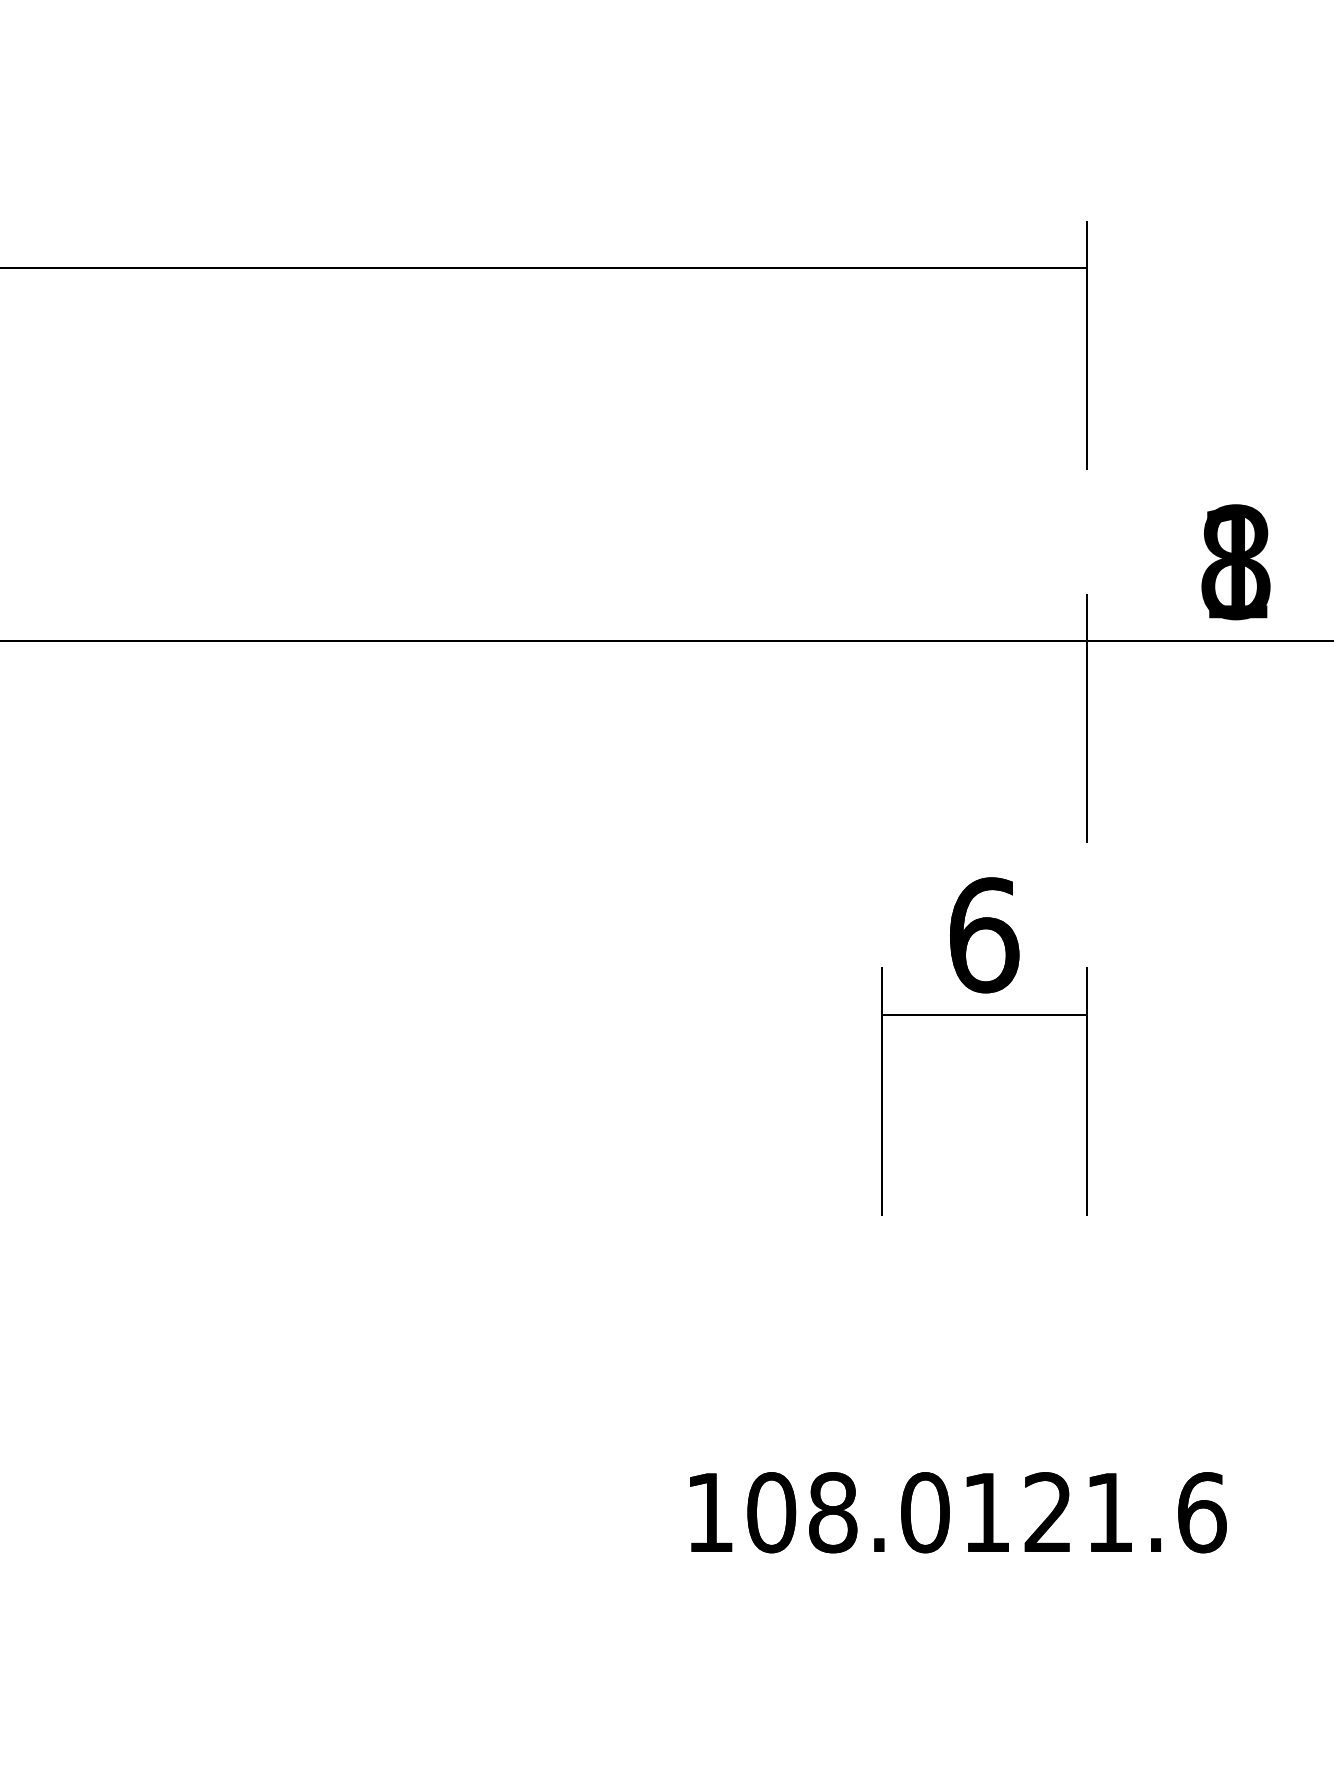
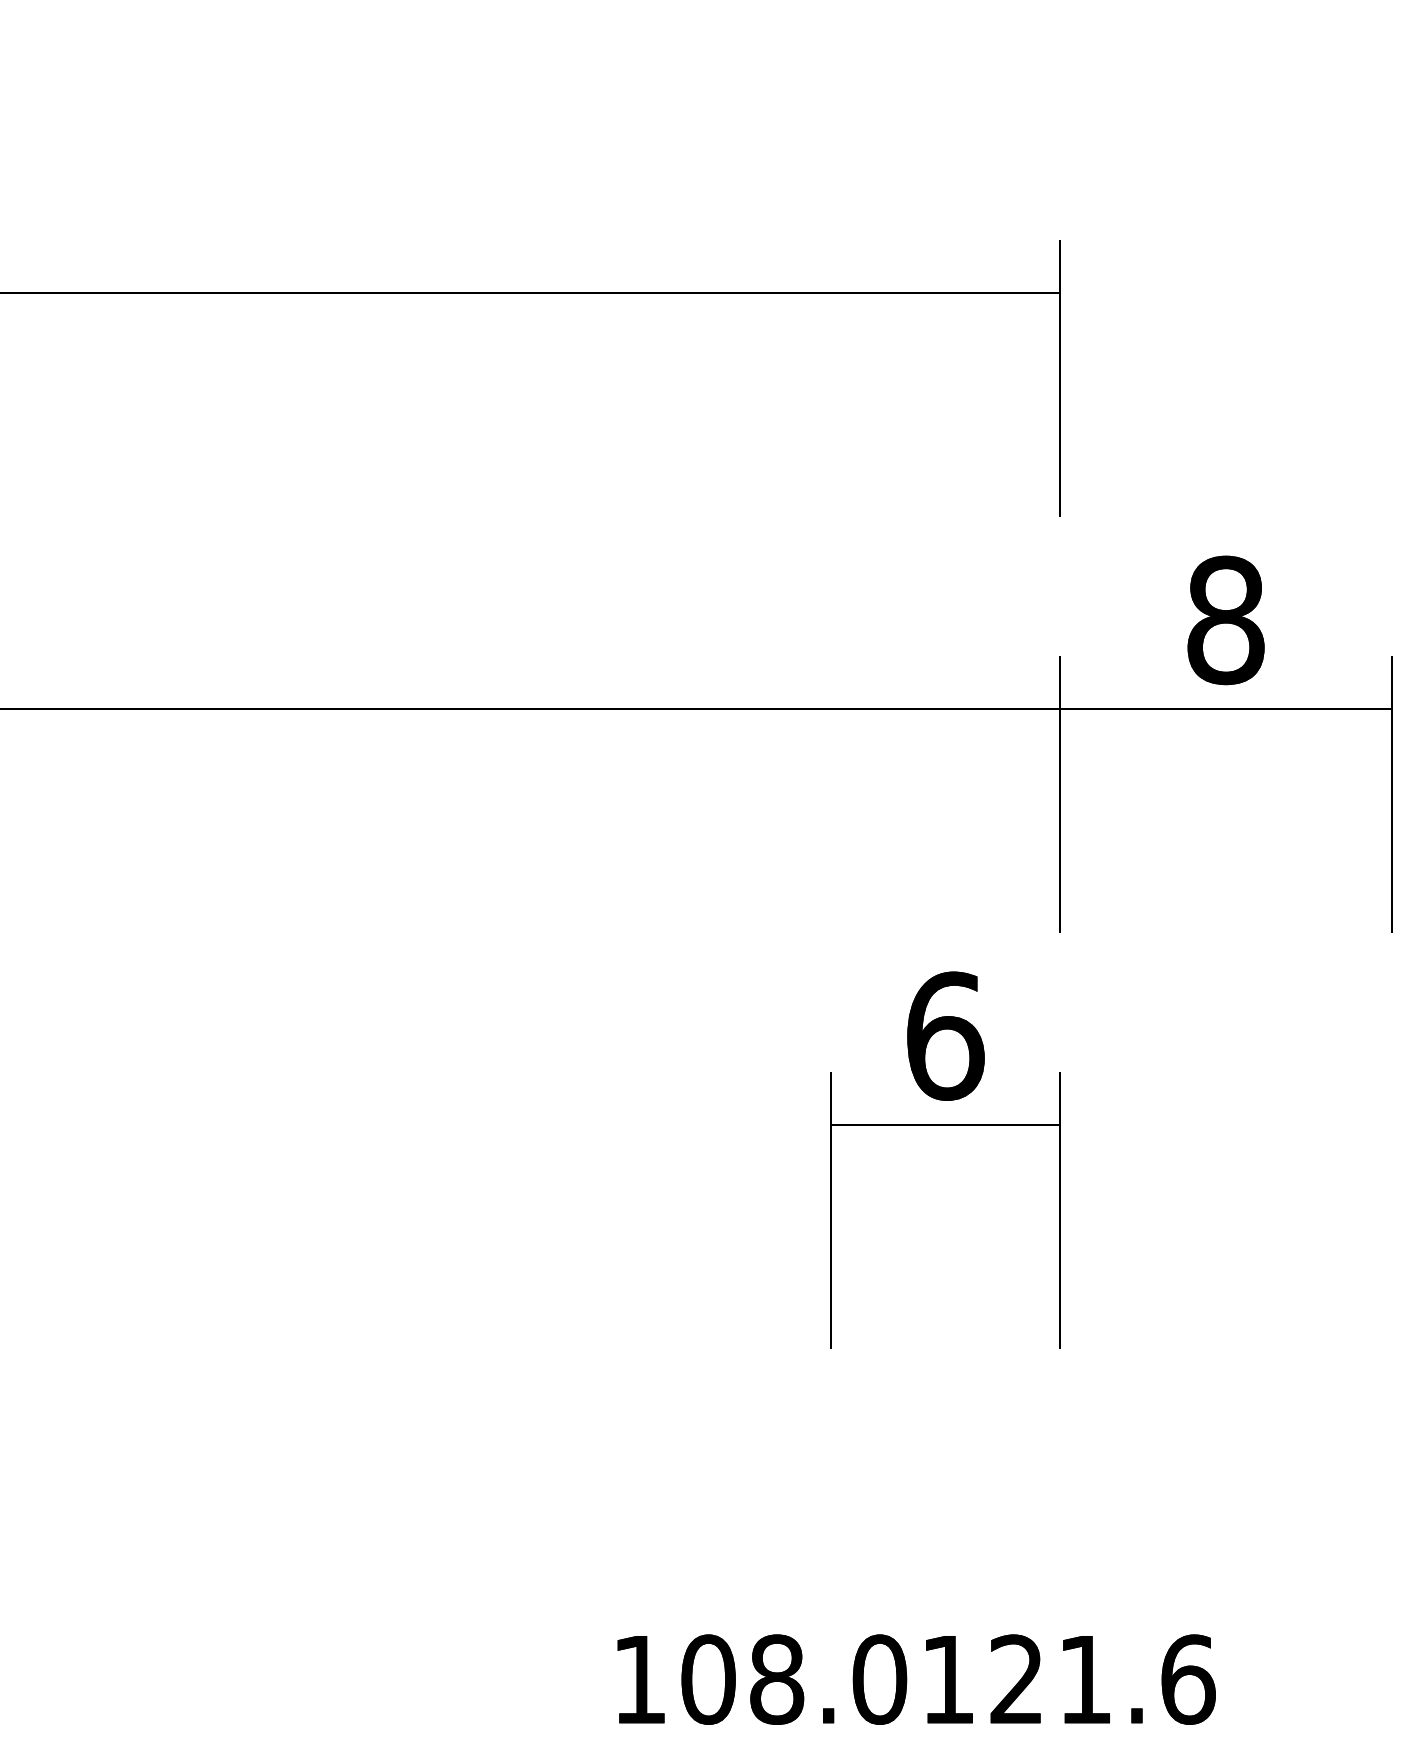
text: (1235, 562) -> (1225, 620), 1 -> 8

